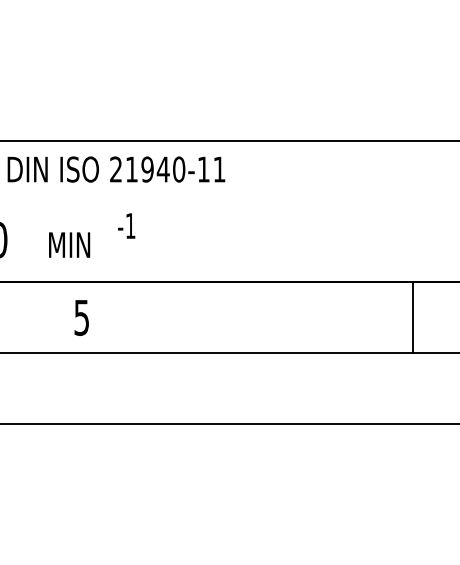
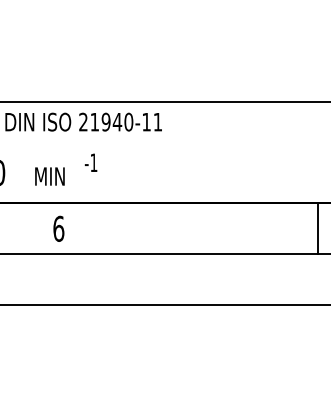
text: (81, 317) -> (58, 228), 5 -> 6
line: (413, 317) -> (318, 228), moved

